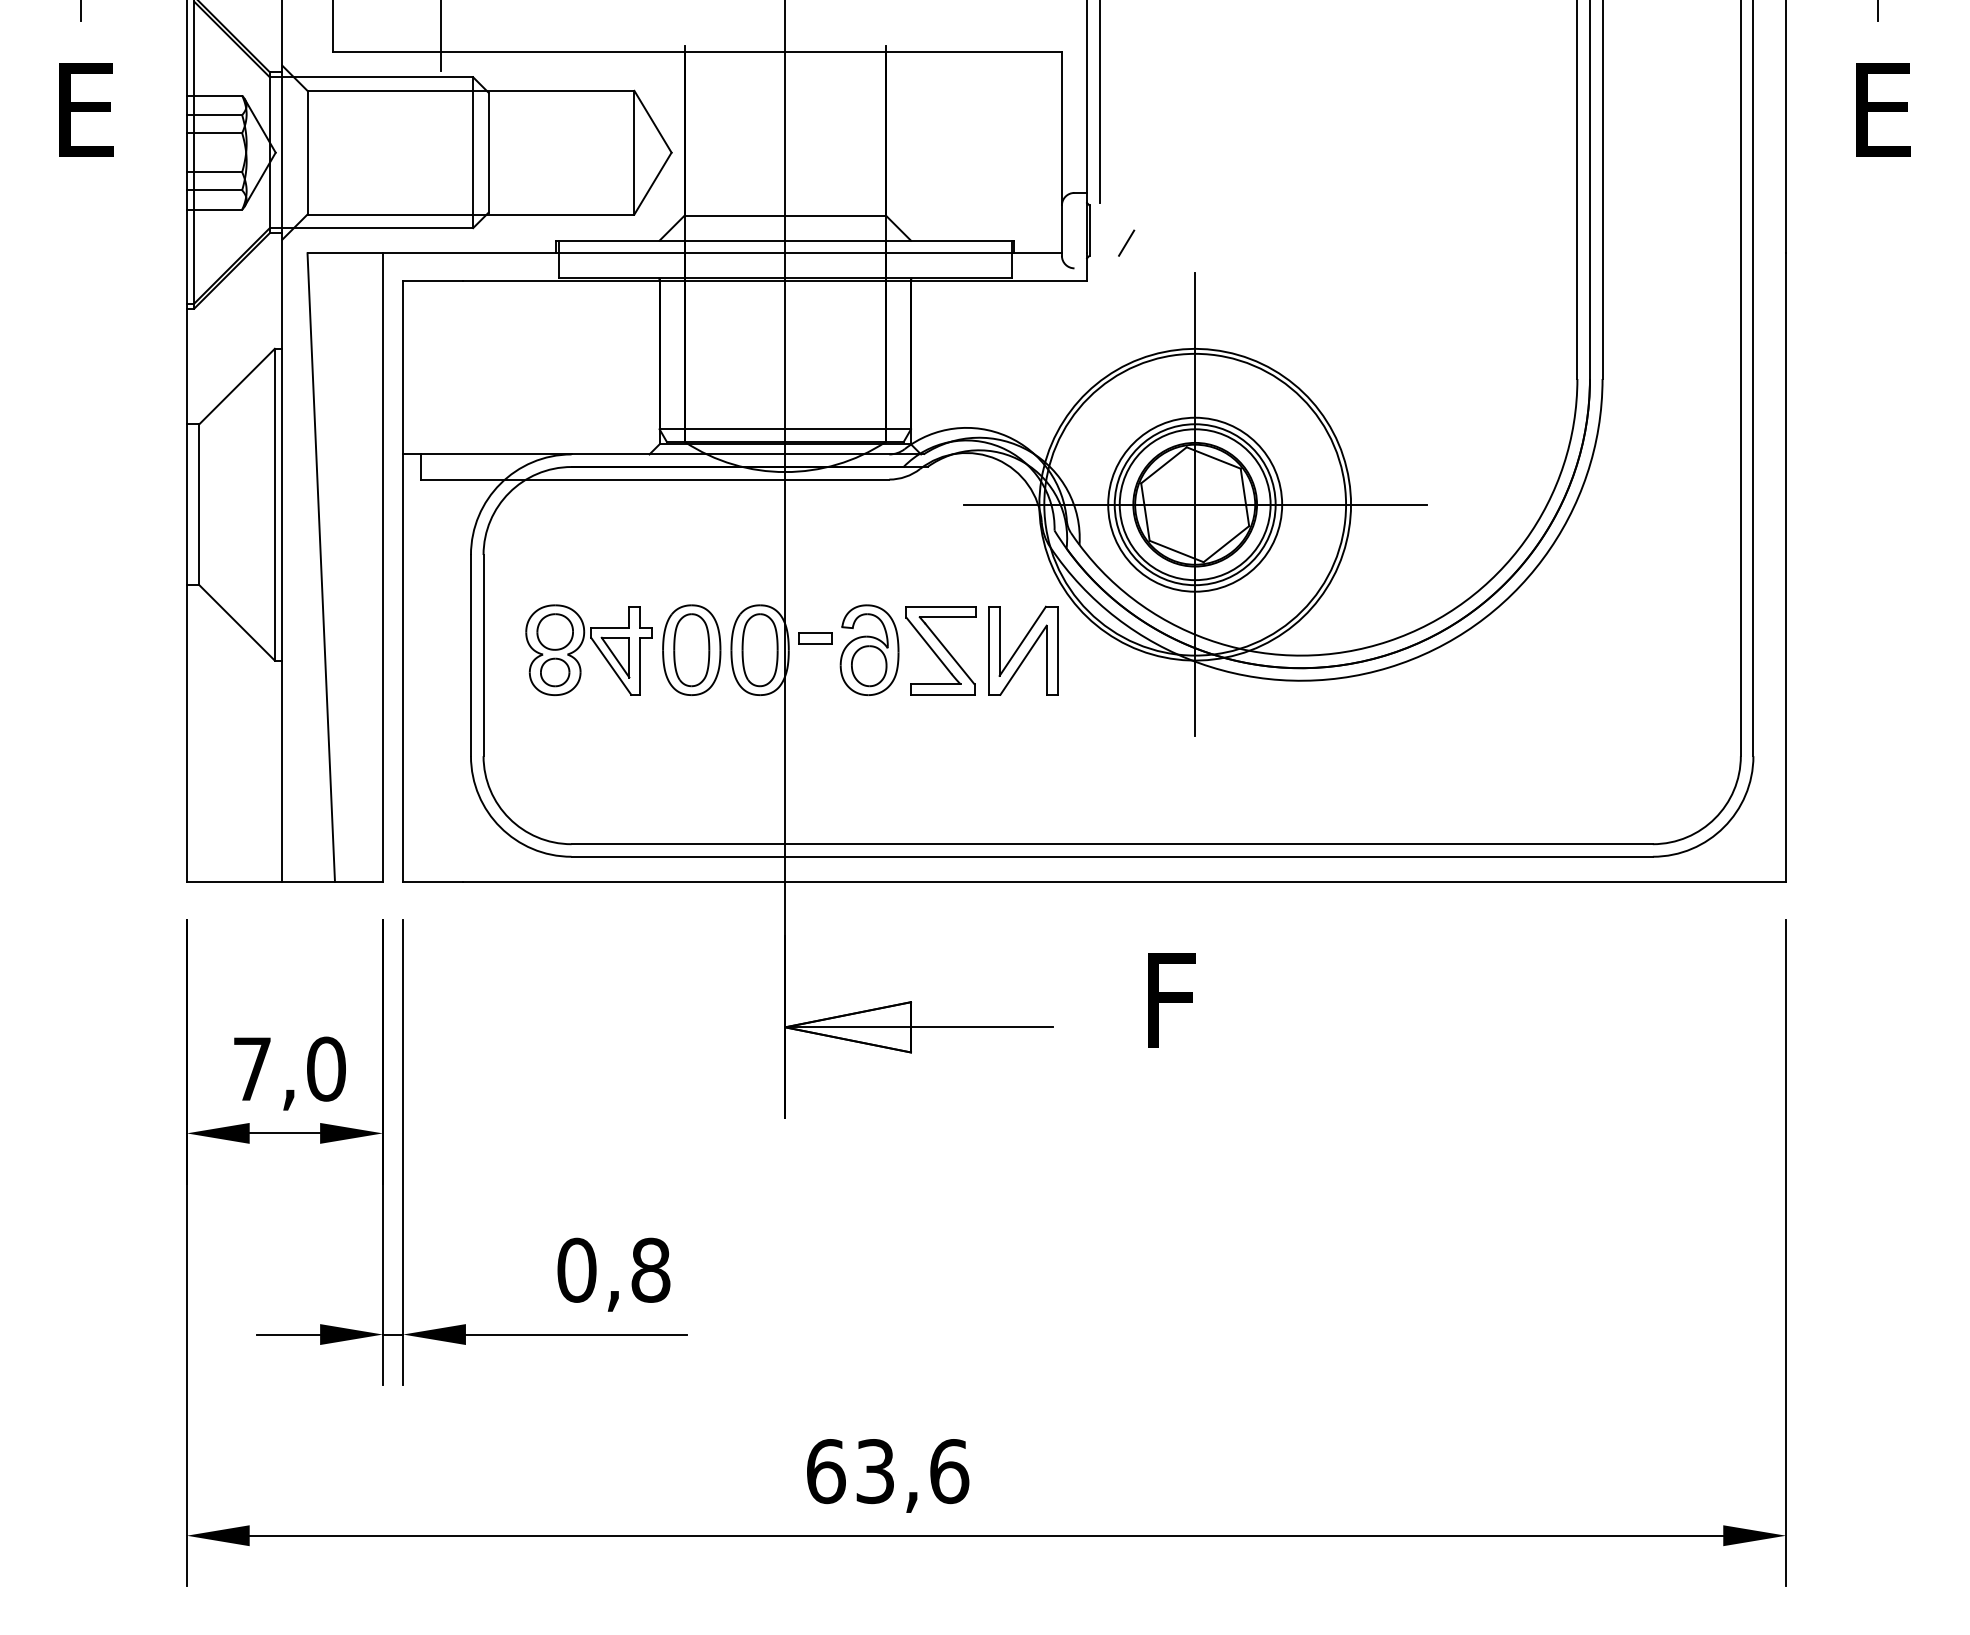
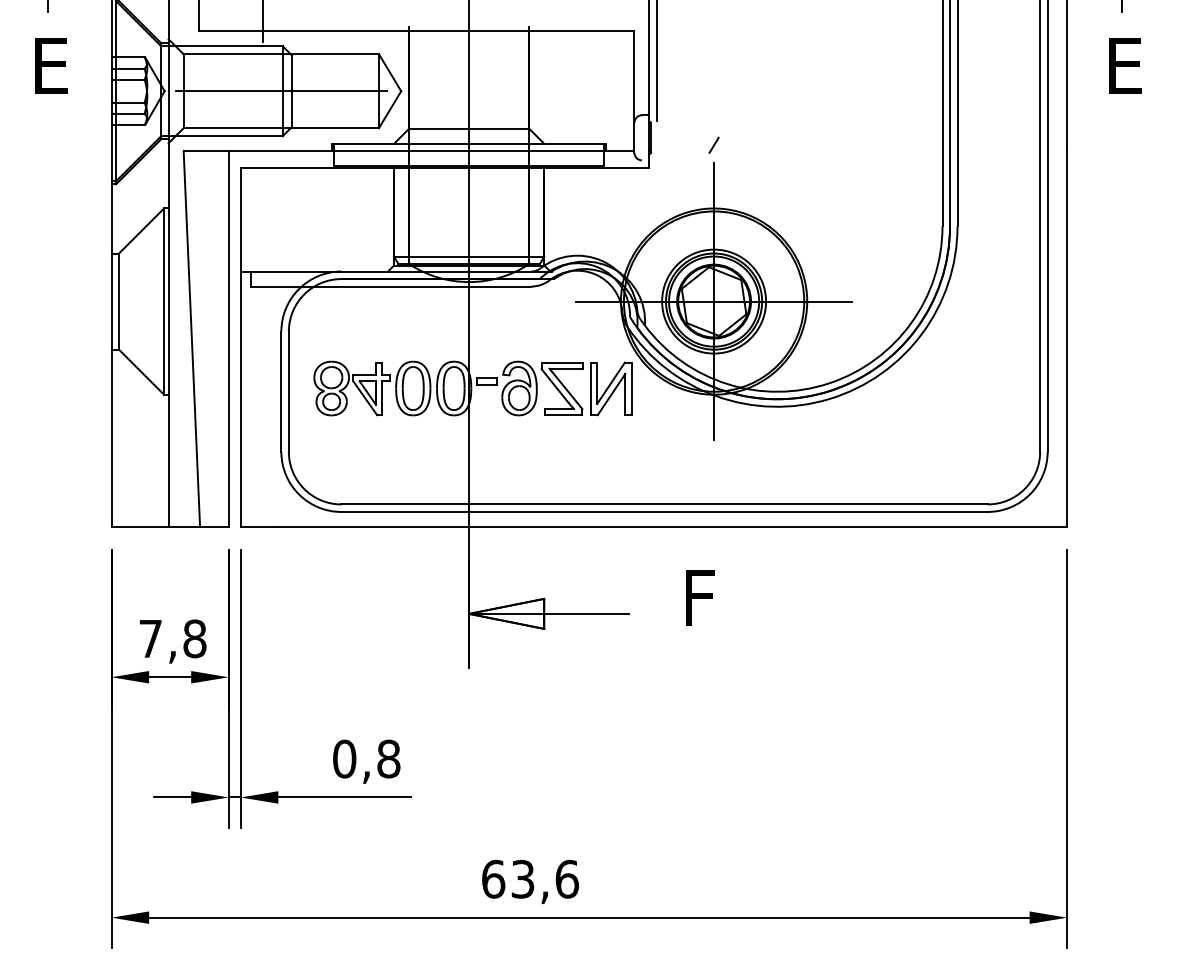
line: (471, 153) -> (281, 91), added
line: (1125, 241) -> (713, 144), moved
text: (325, 1068) -> (194, 638), 7,0 -> 7,8

